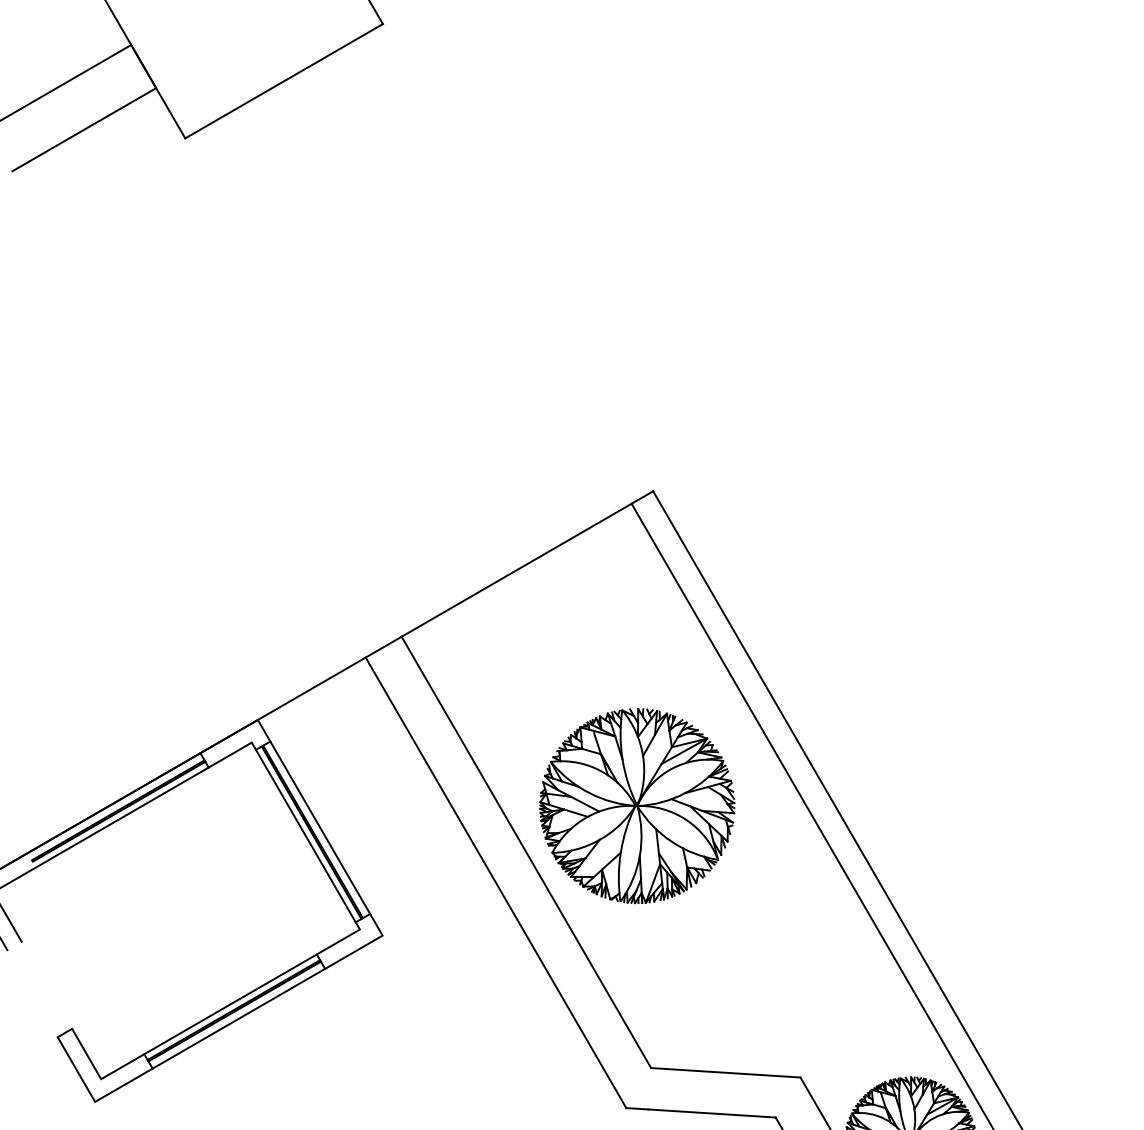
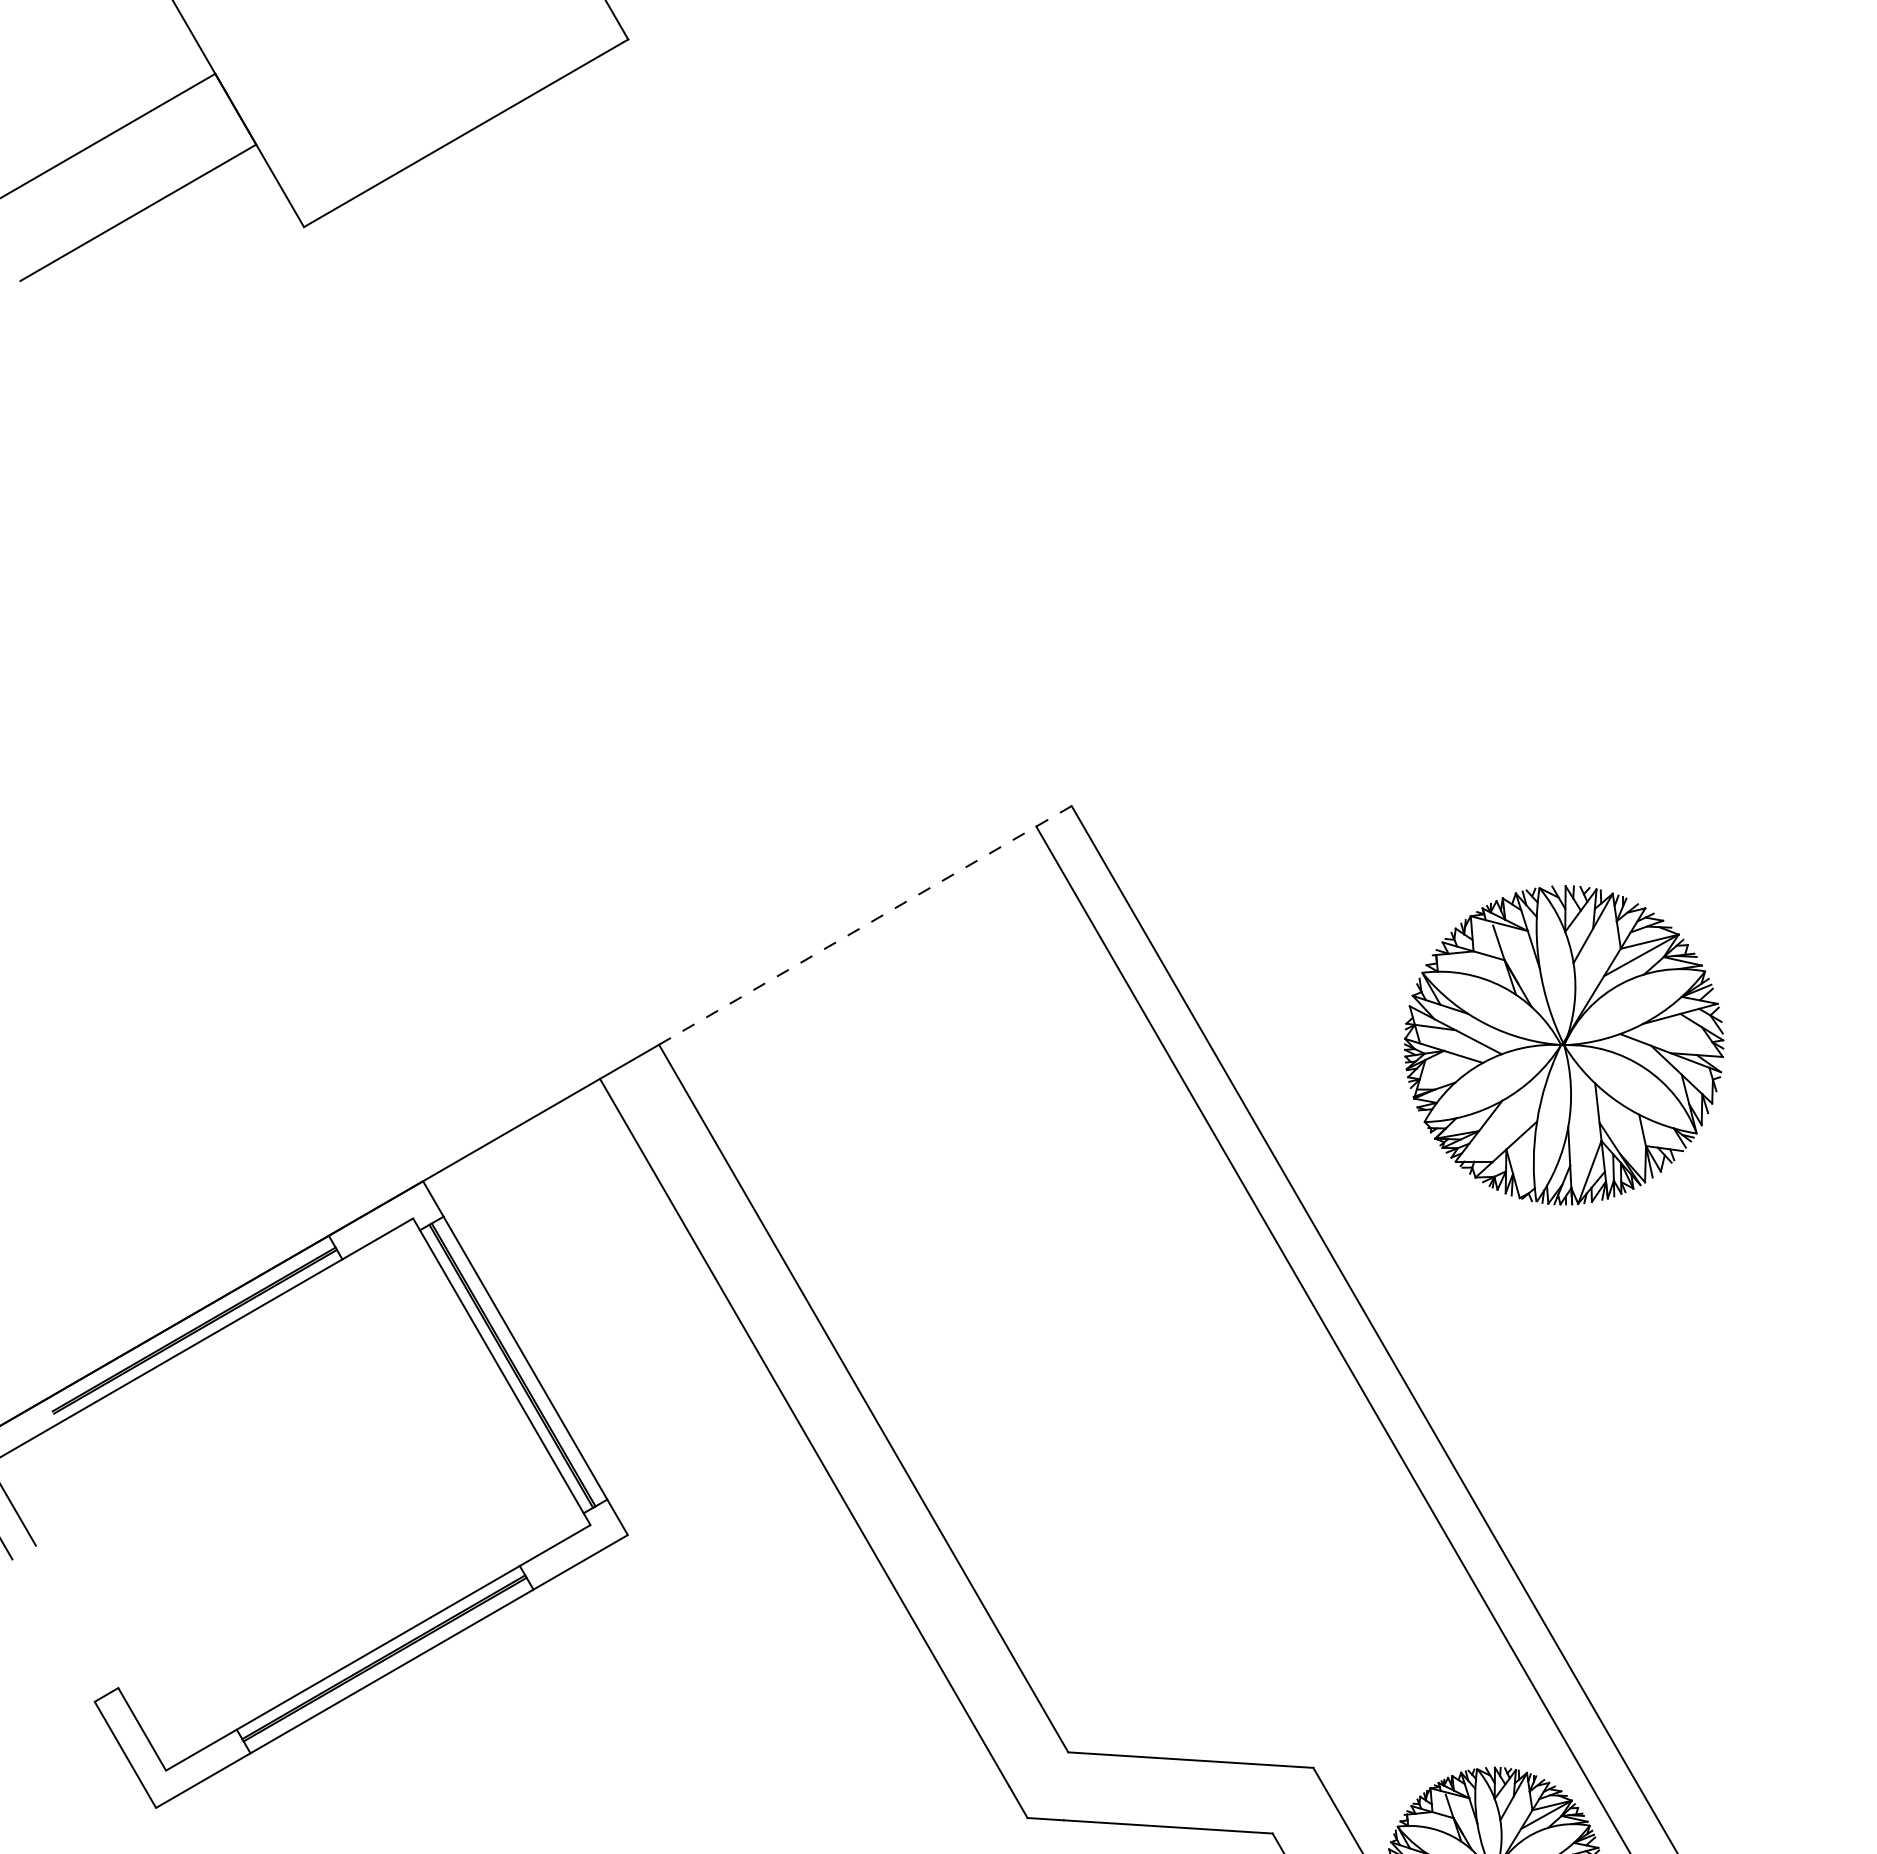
line: (527, 563) -> (865, 924), solid -> dashed
part: (637, 806) -> (1564, 1045), moved

